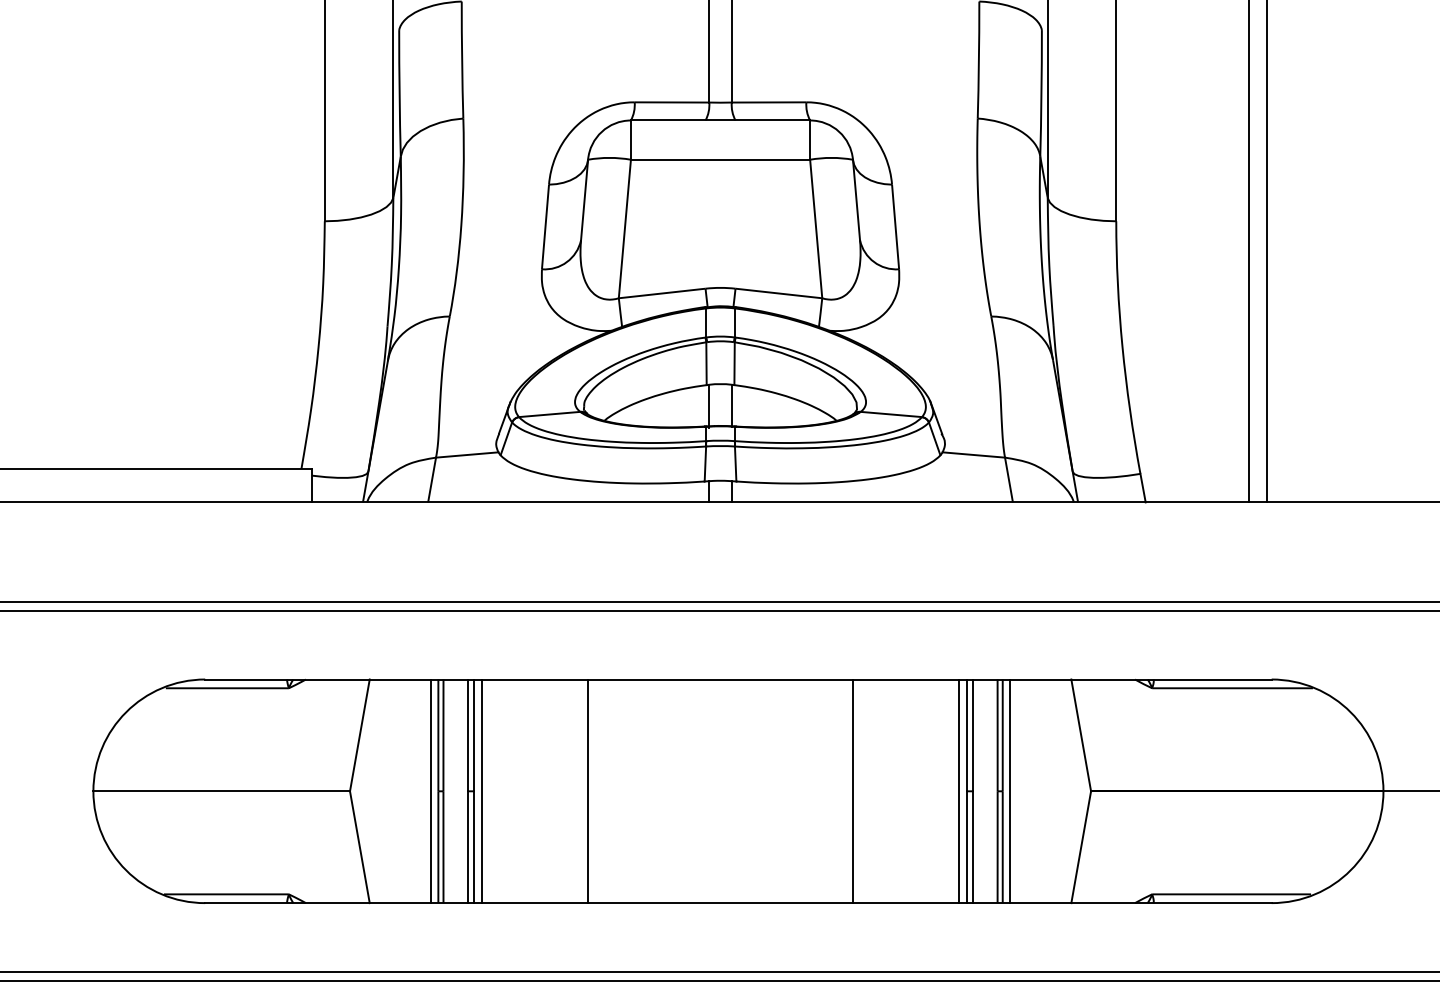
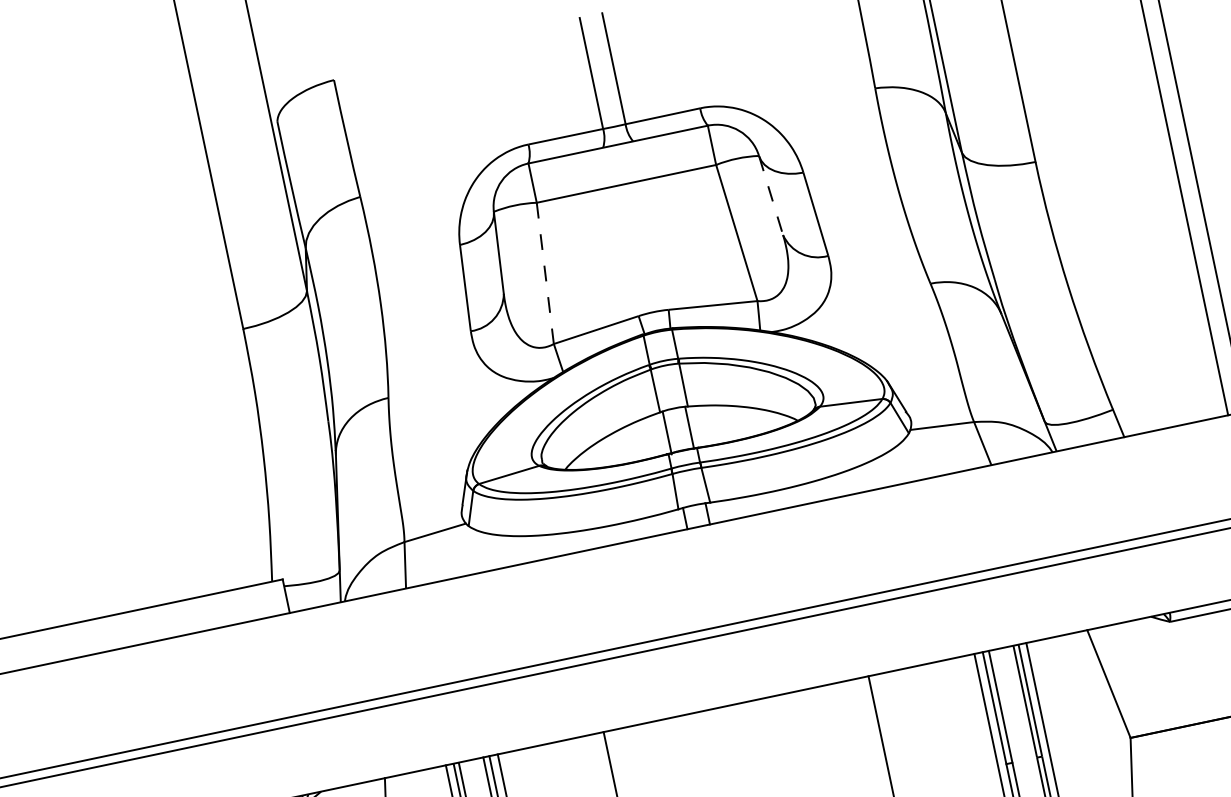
line: (856, 200) -> (771, 195), solid -> dashed
line: (624, 229) -> (545, 273), solid -> dashed

